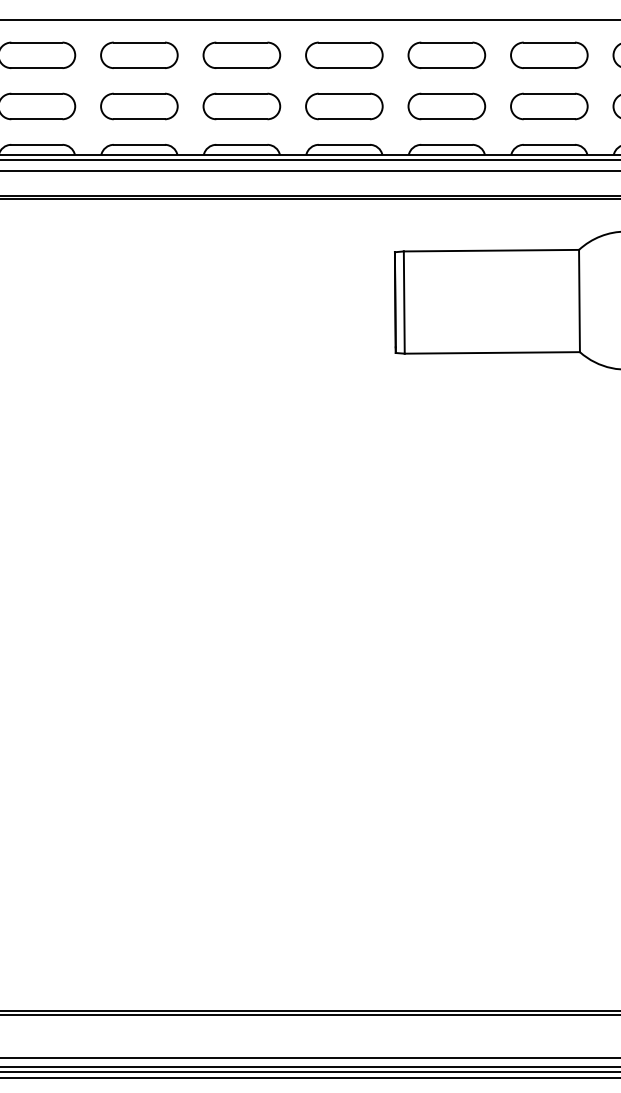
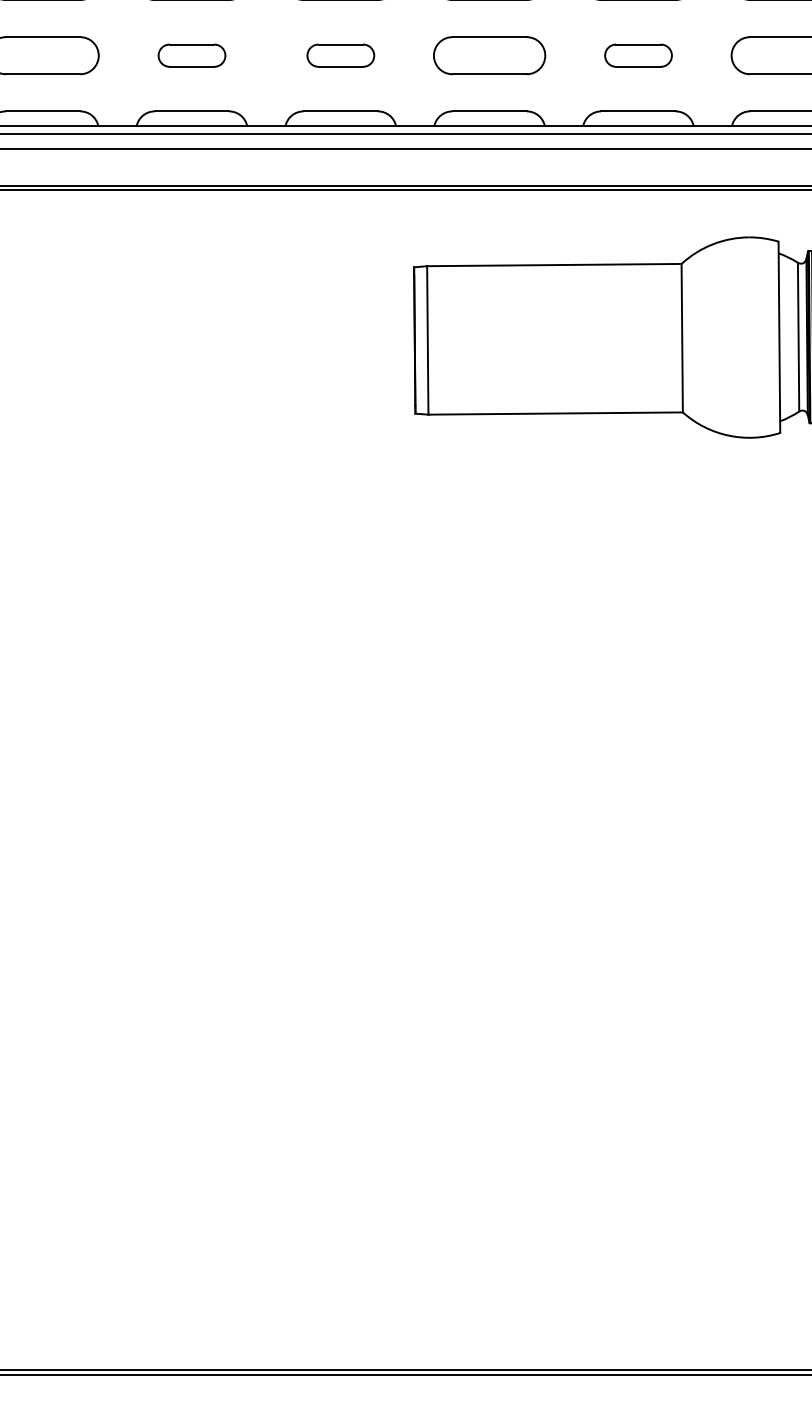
part: (241, 106) -> (191, 55), size x0.6
part: (344, 106) -> (340, 55), size x0.6
part: (549, 106) -> (638, 55), size x0.6

